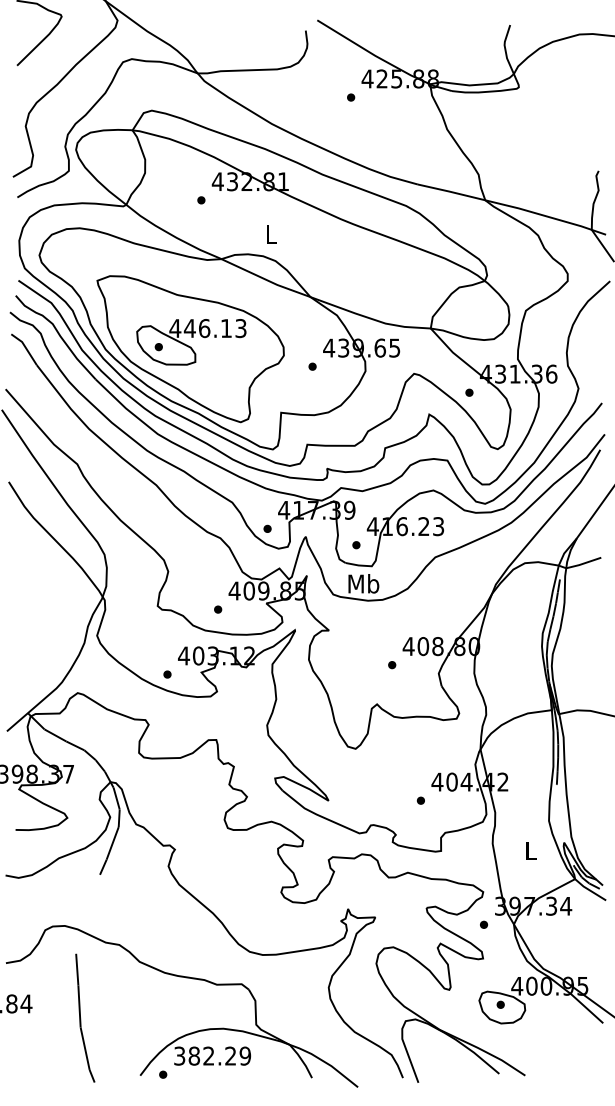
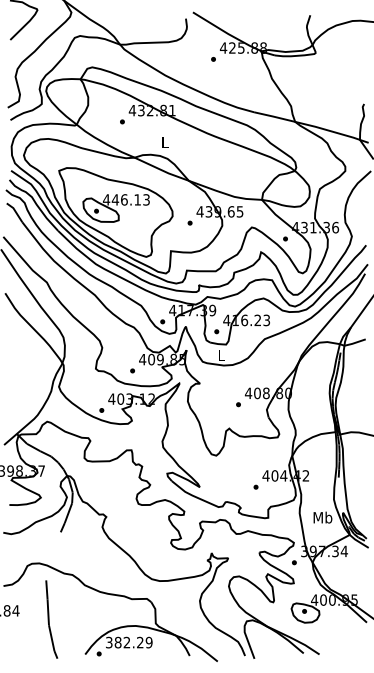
text: (364, 584) -> (221, 355), Mb -> L
text: (530, 850) -> (322, 517), L -> Mb

